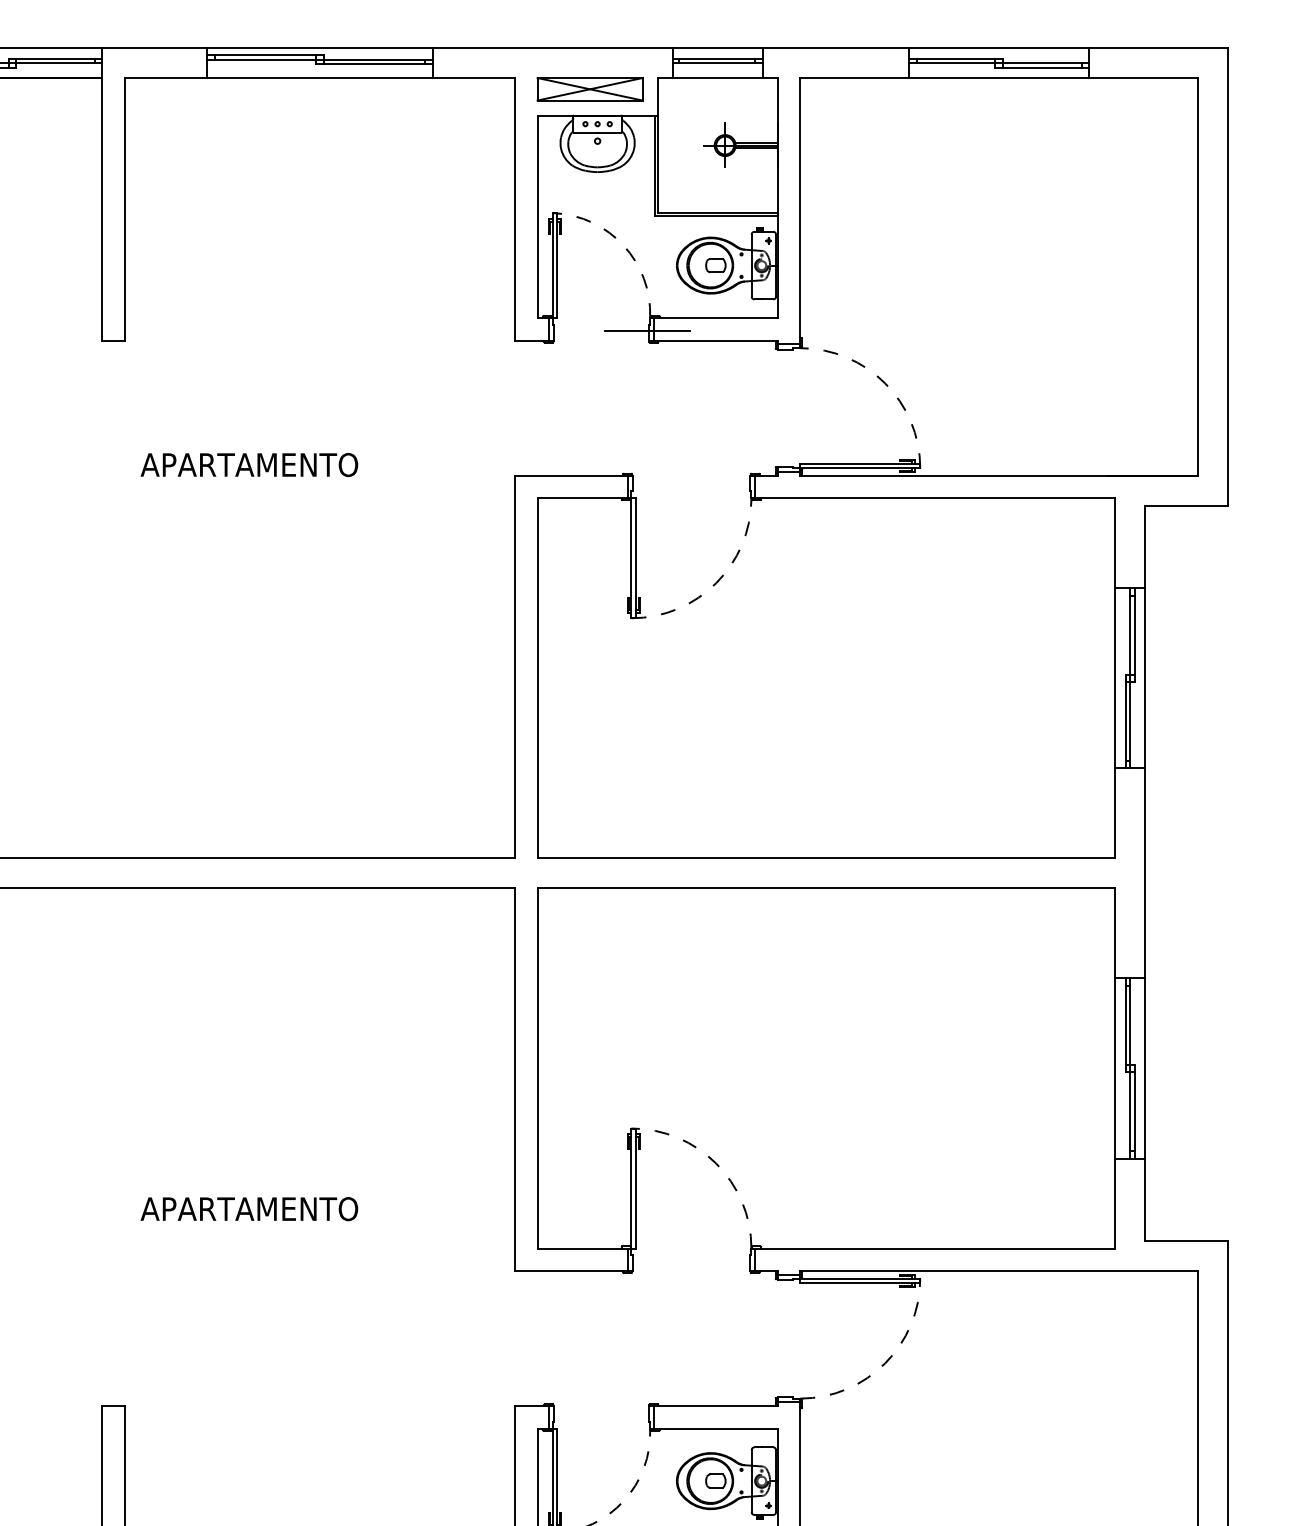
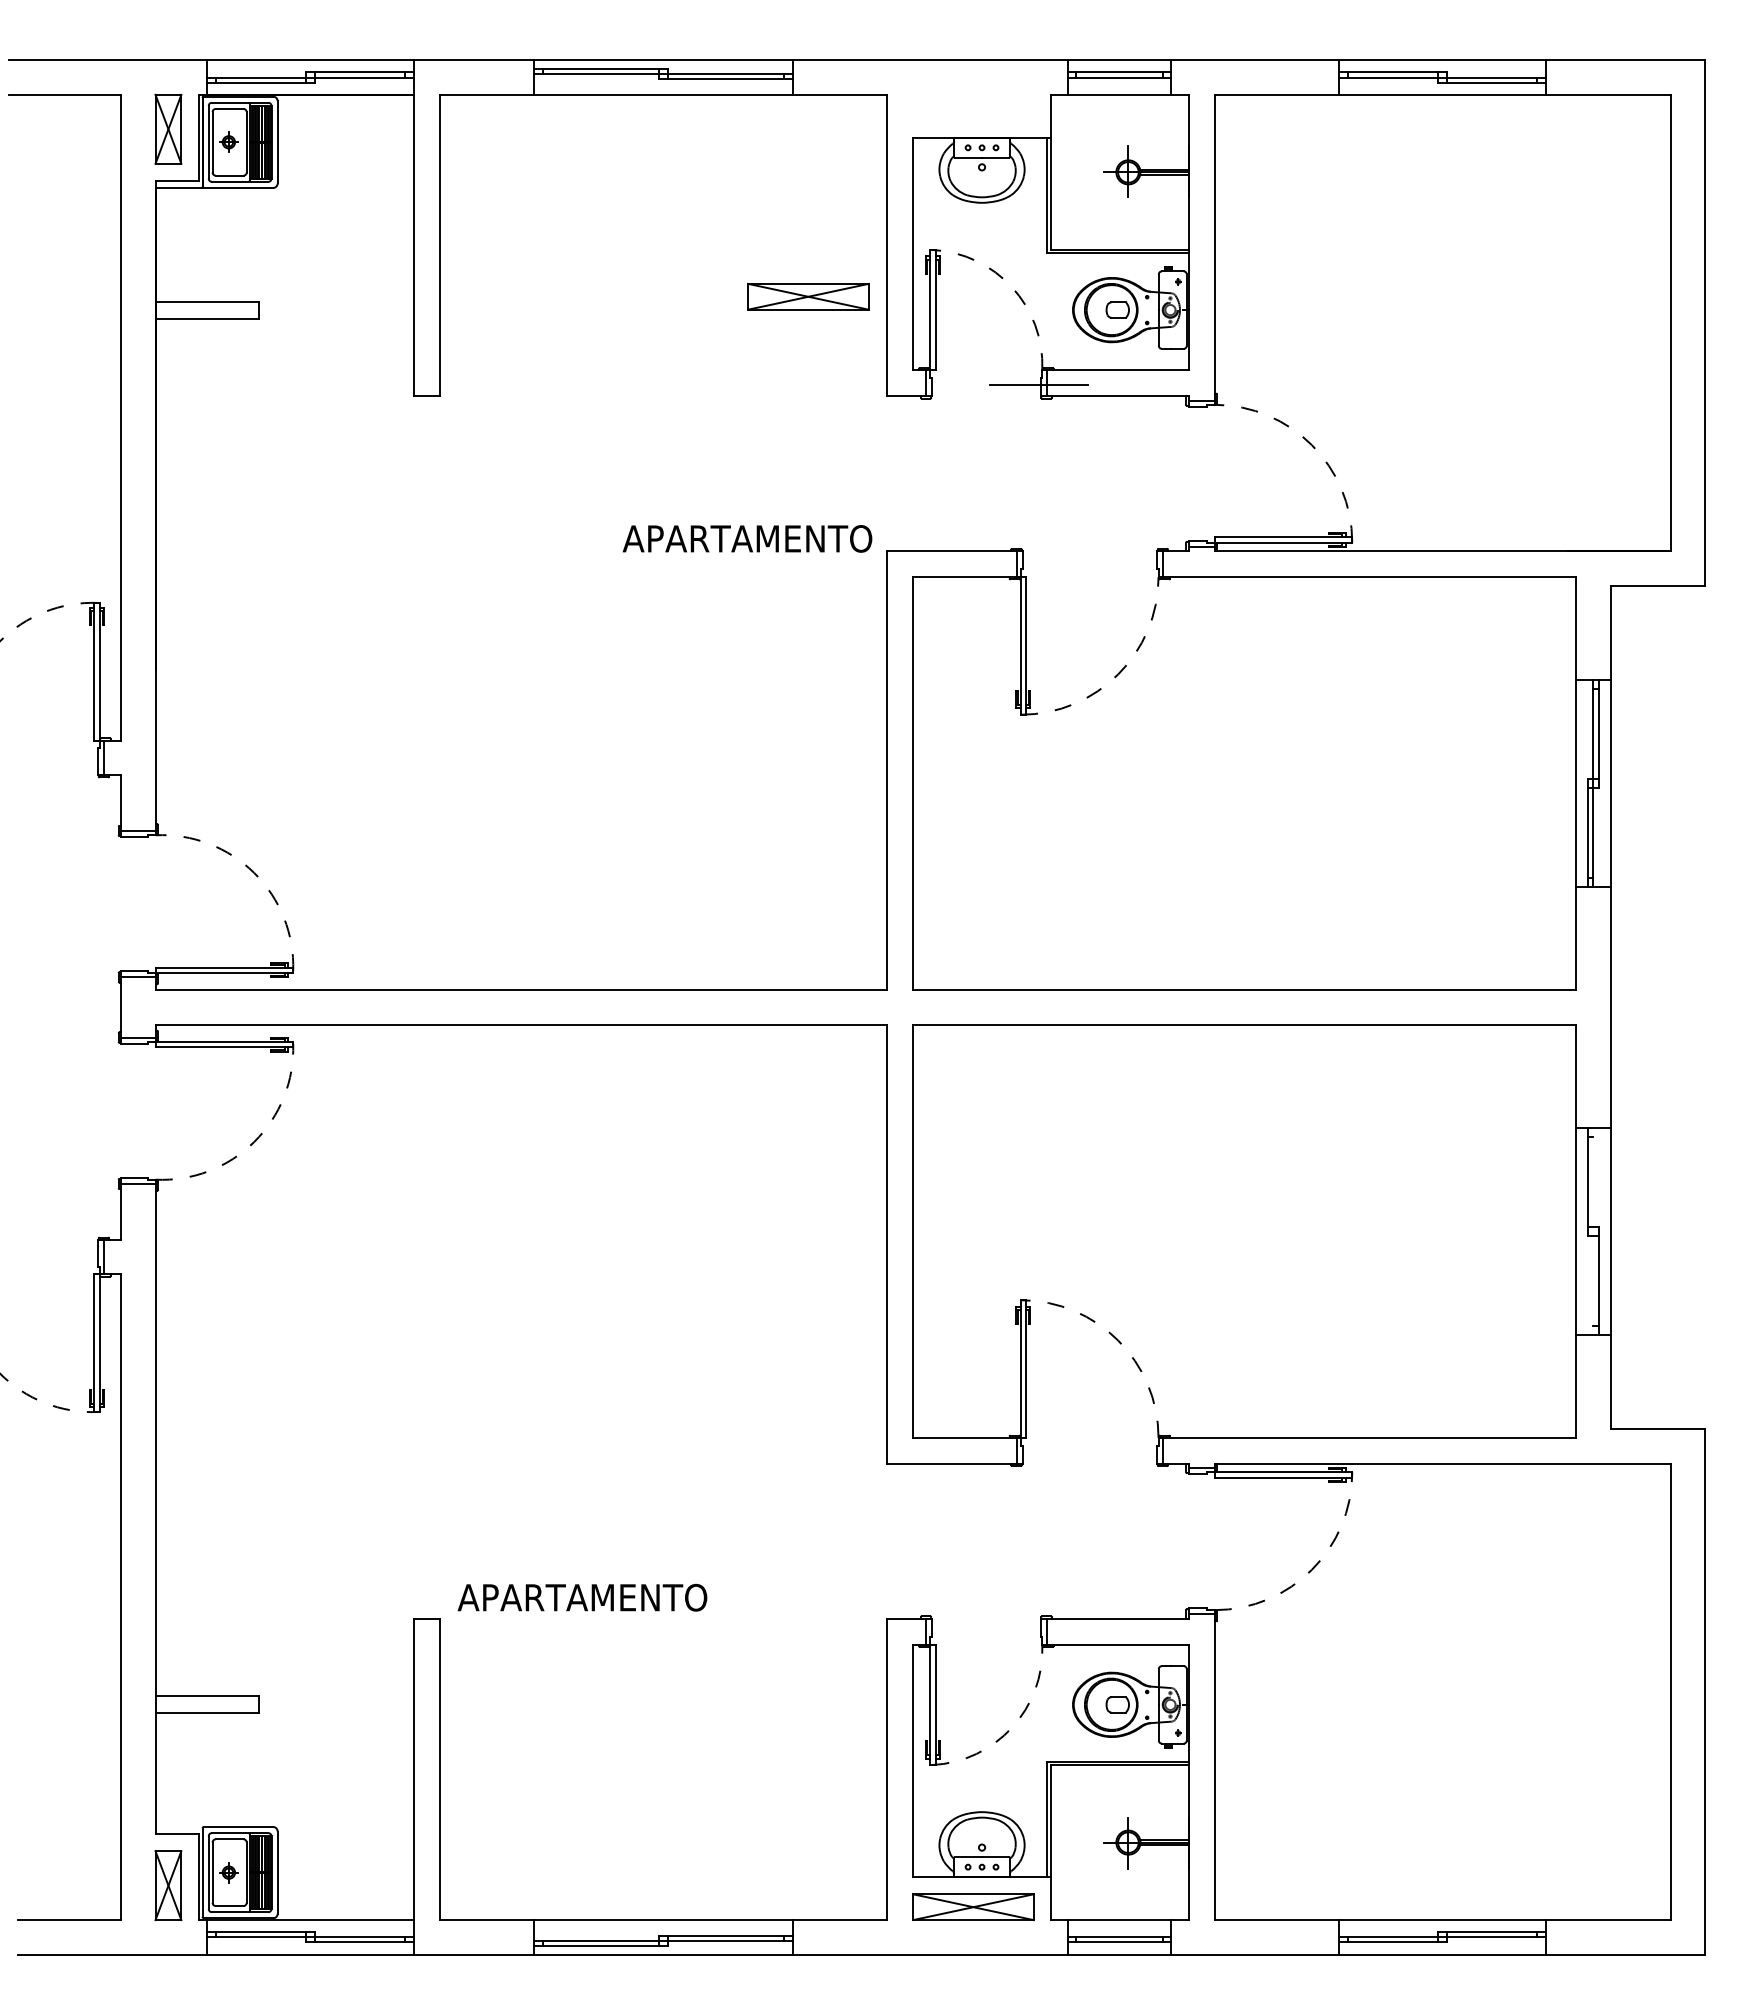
part: (590, 89) -> (808, 296), moved
text: (249, 464) -> (747, 538), moved
line: (1130, 1068) -> (1593, 1231), removed
text: (249, 1208) -> (582, 1597), moved

